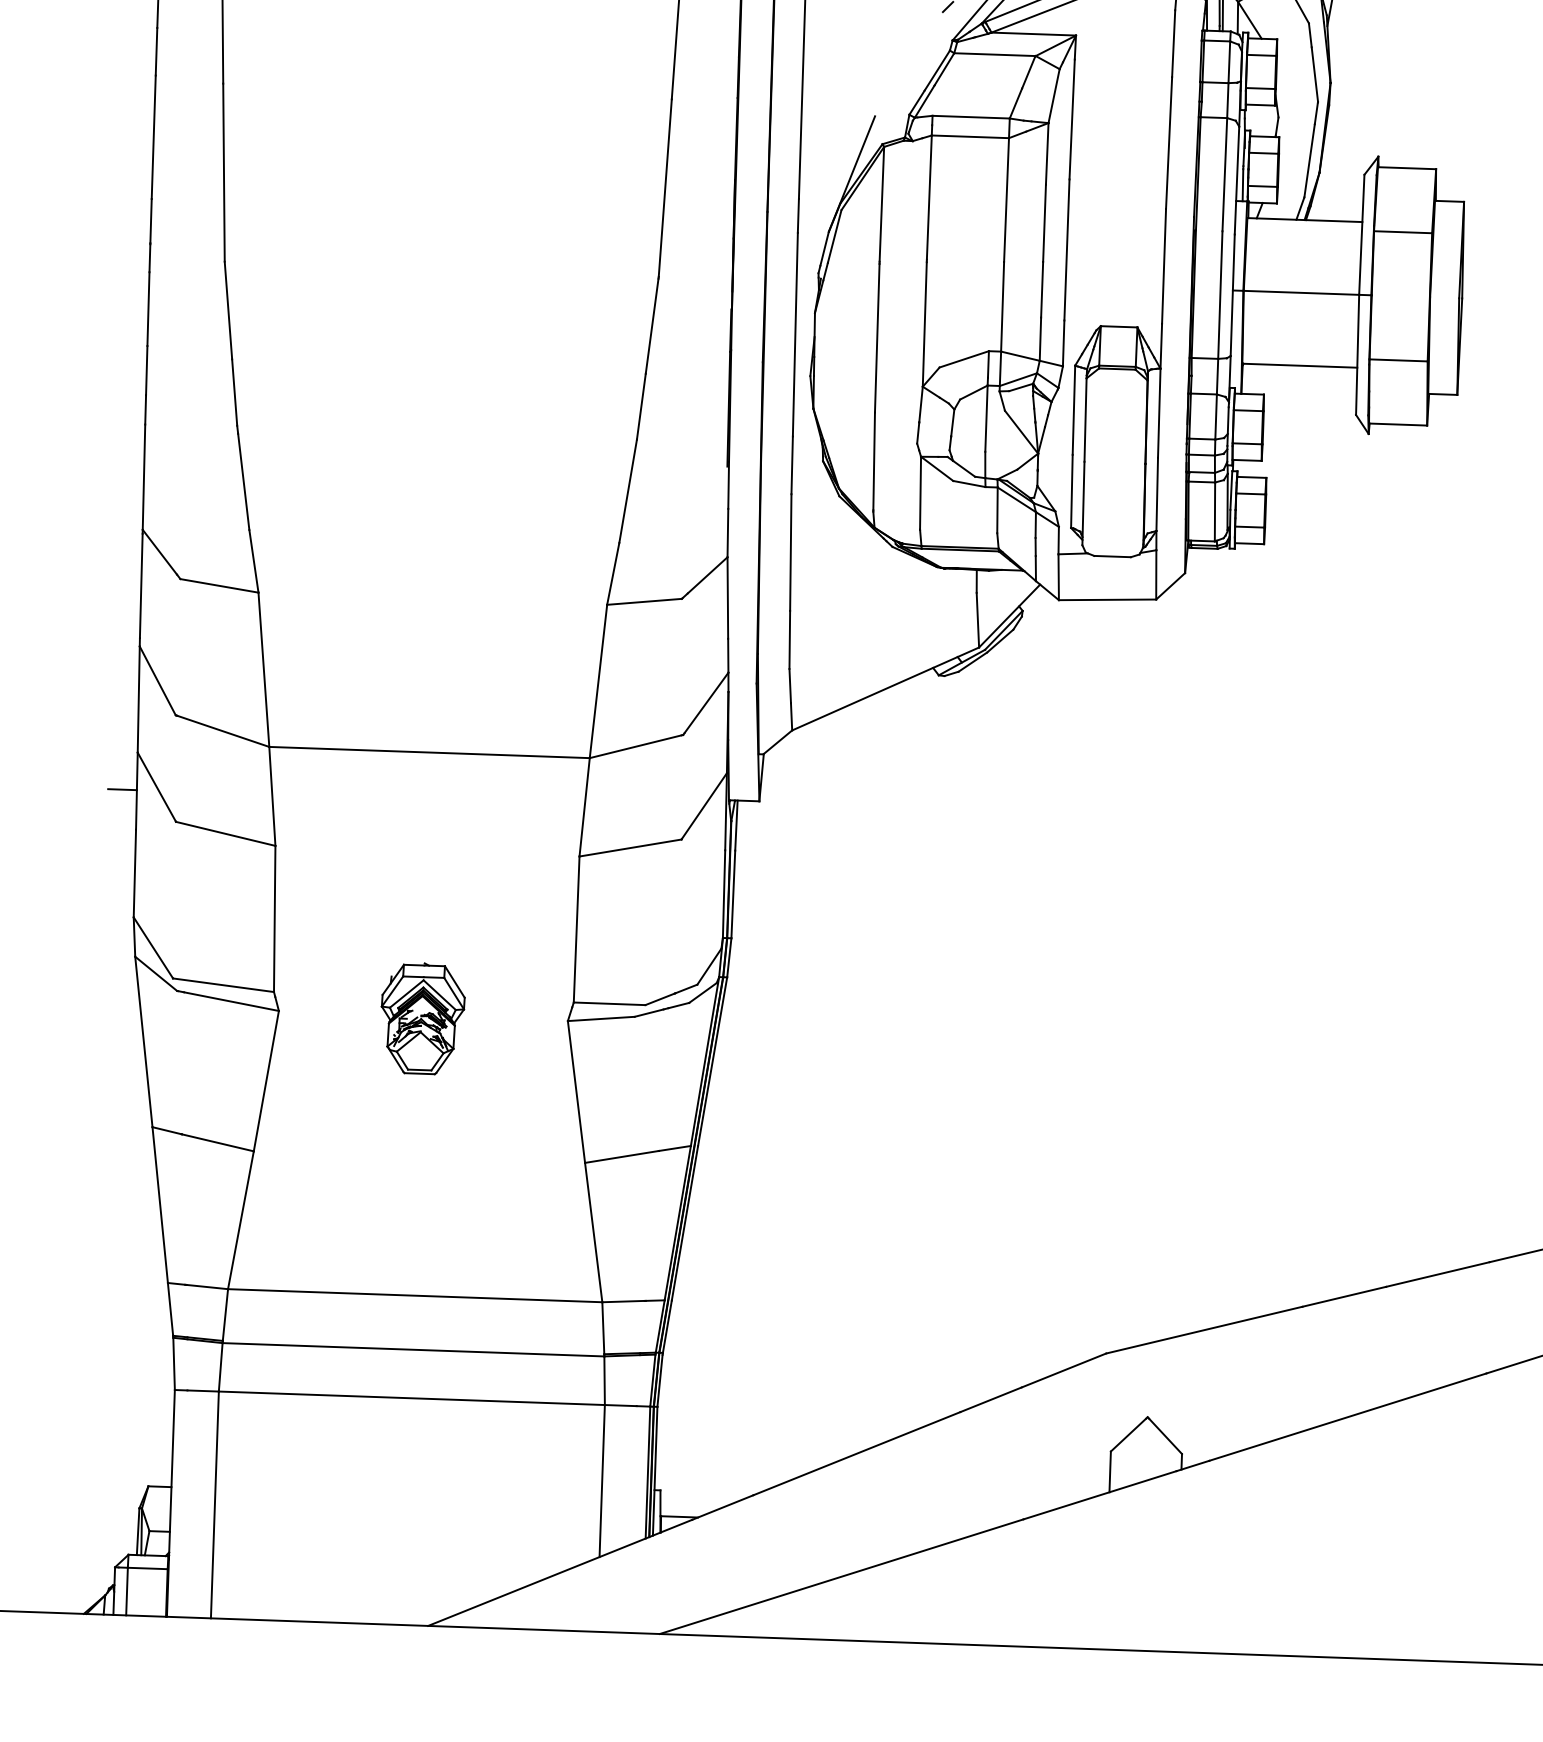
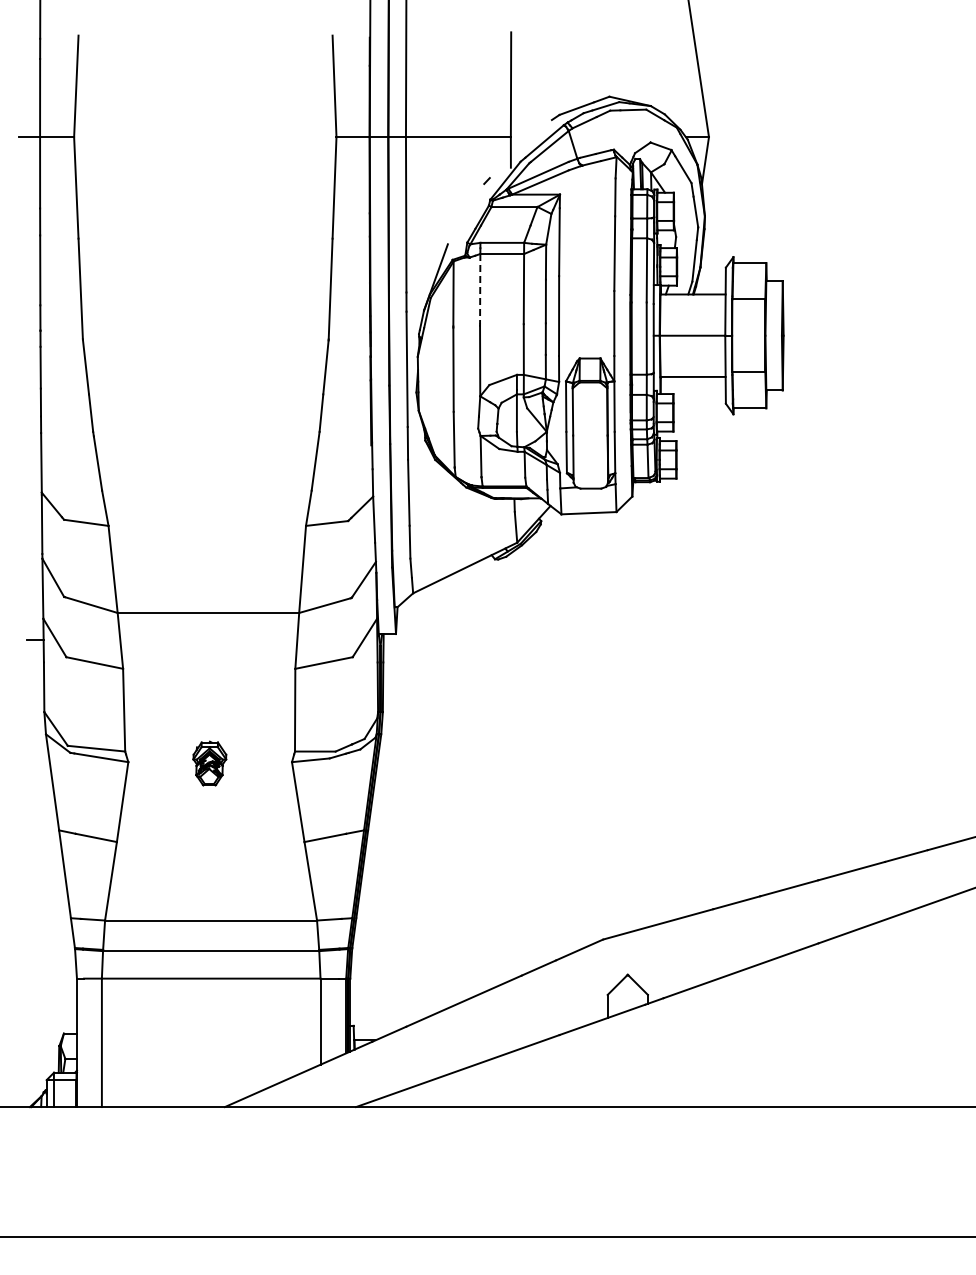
line: (929, 198) -> (480, 289), solid -> dashed
part: (422, 1018) -> (209, 763), size x0.7

